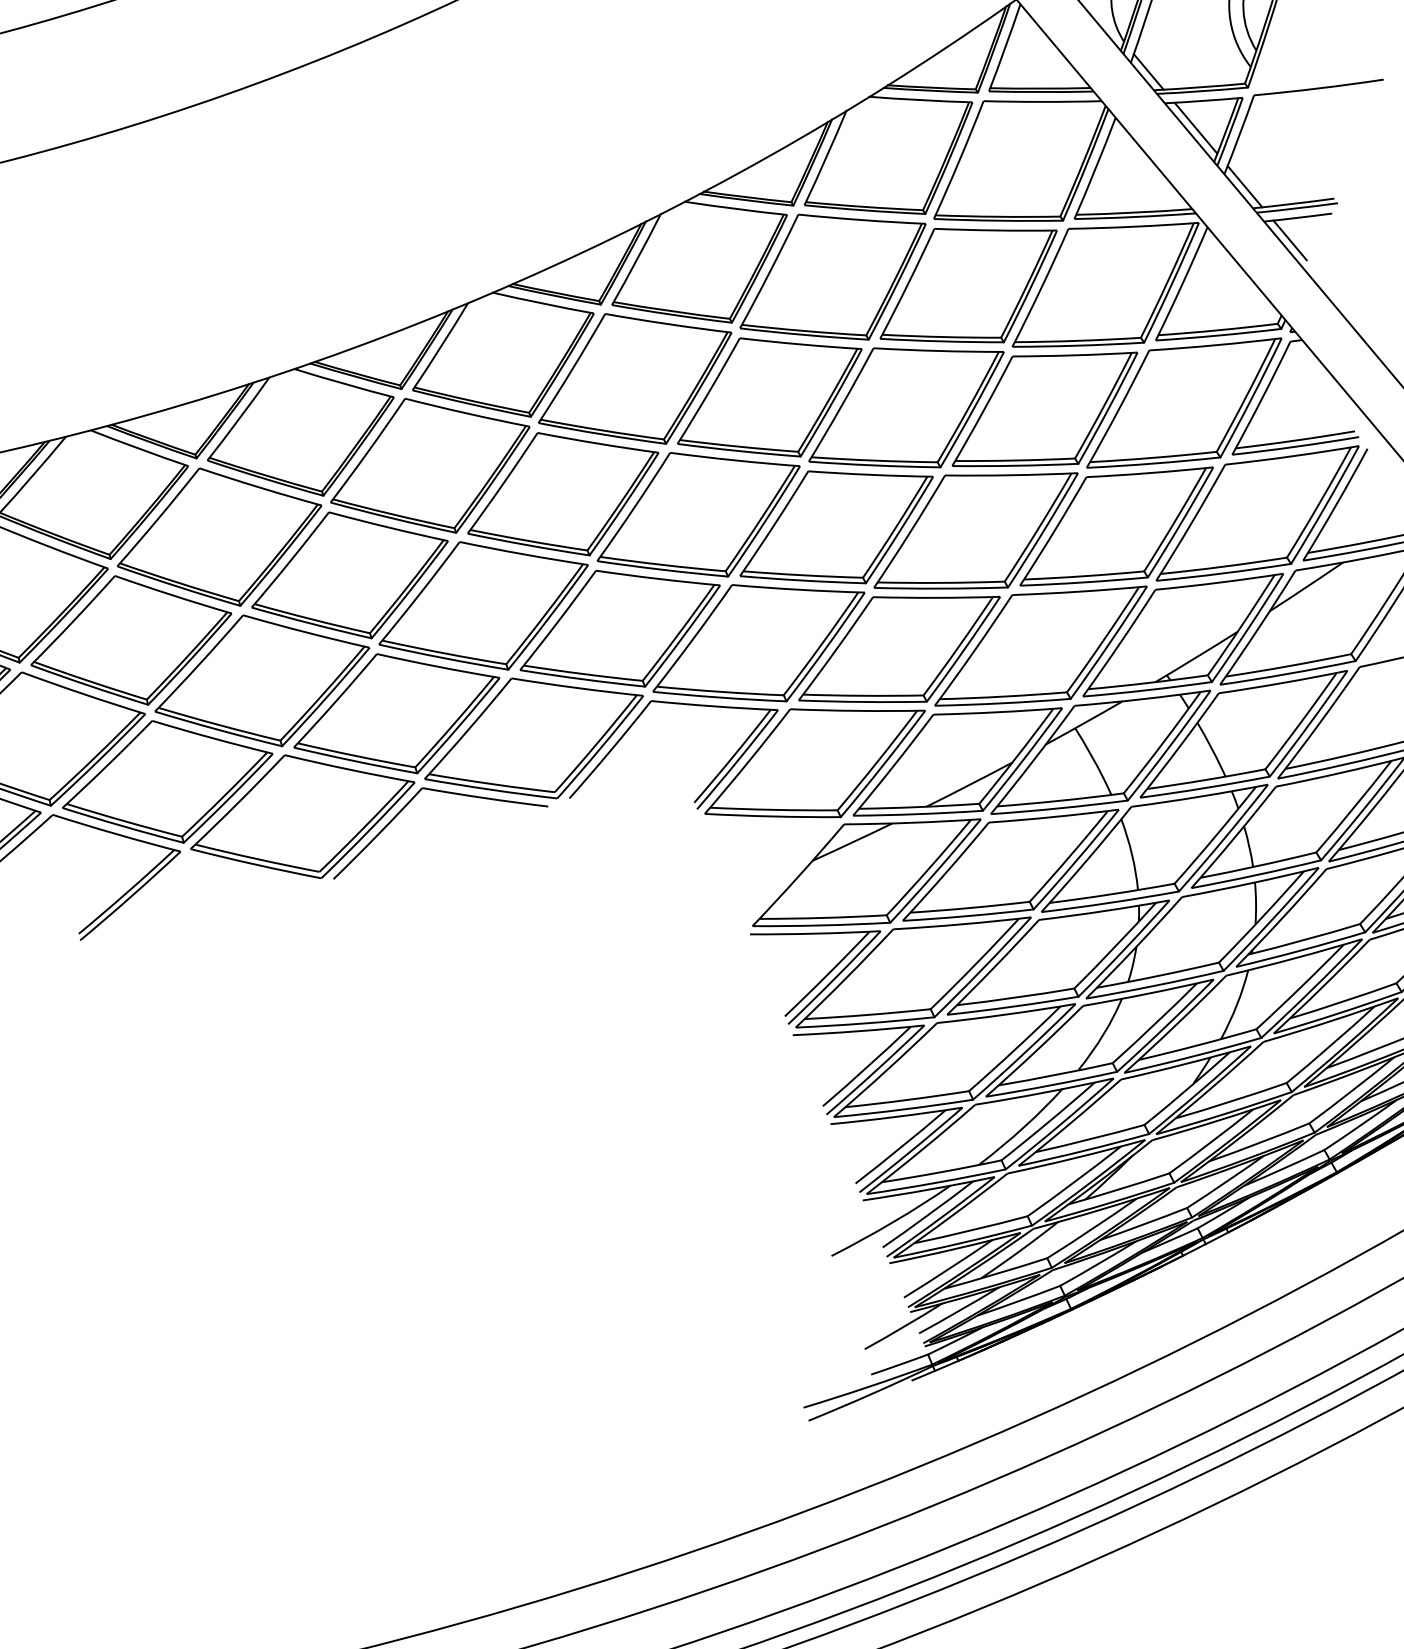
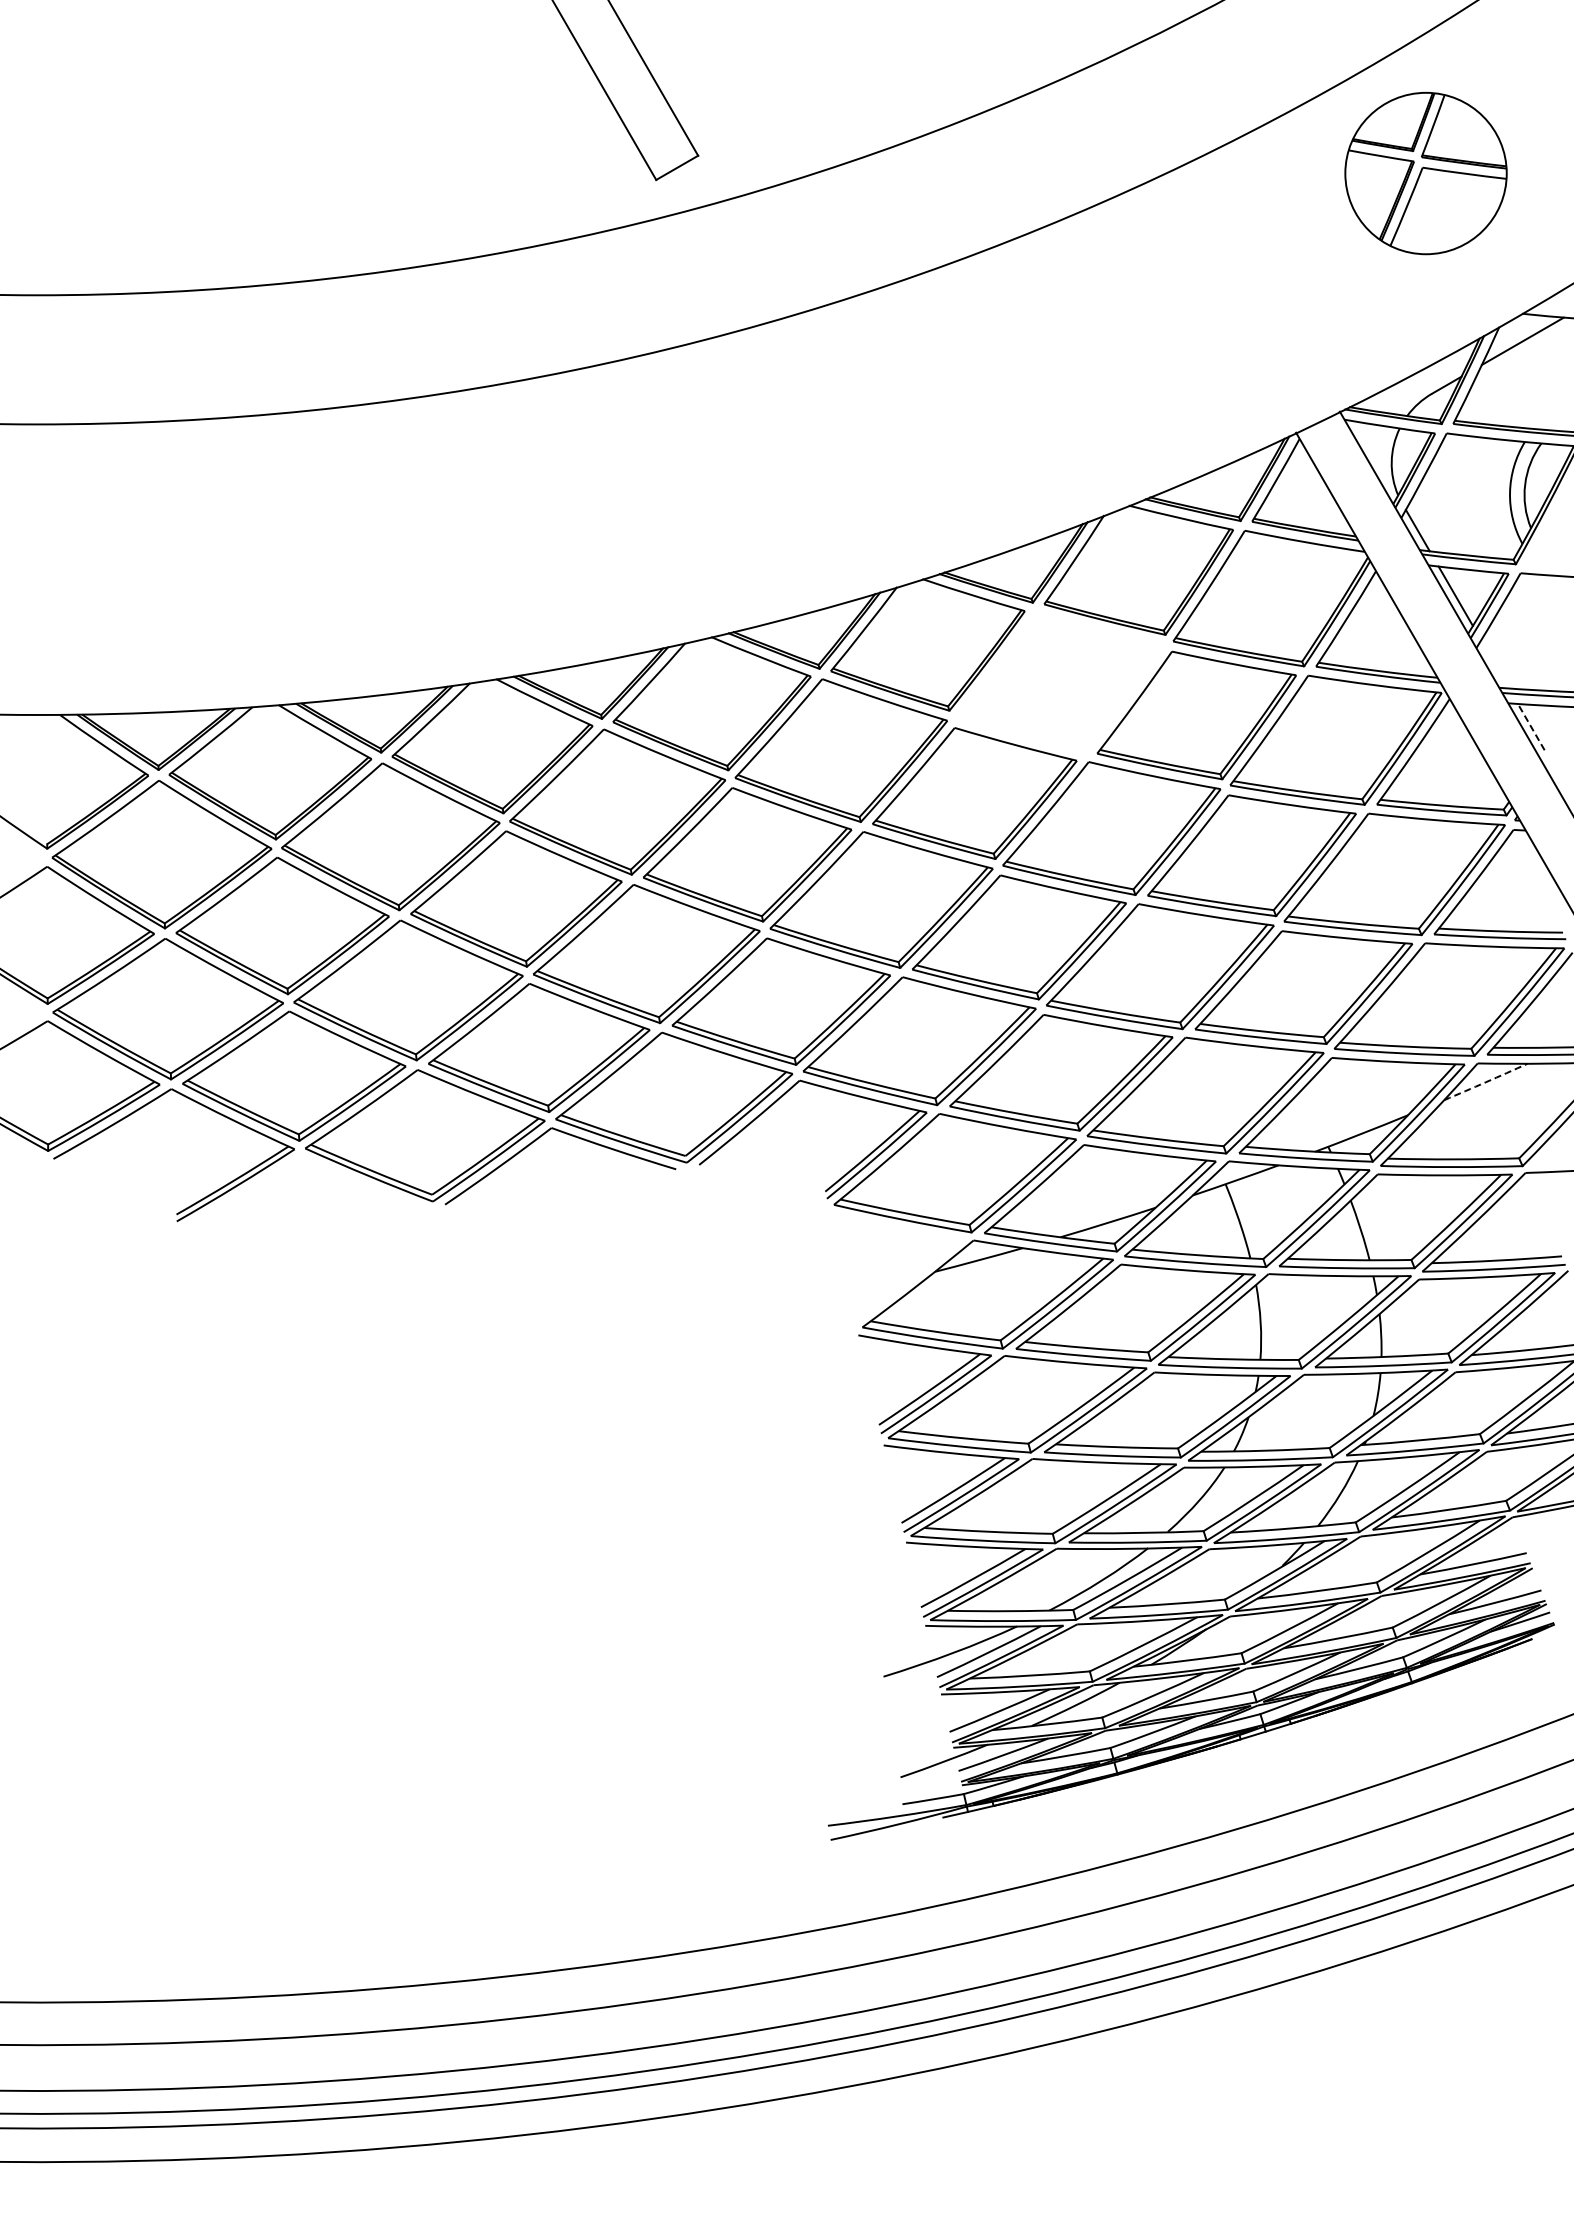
line: (1245, 186) -> (1495, 664), removed
line: (1290, 240) -> (1531, 727), solid -> dashed
part: (833, 277) -> (1060, 682), removed
arc: (1306, 587) -> (1485, 1082), solid -> dashed

